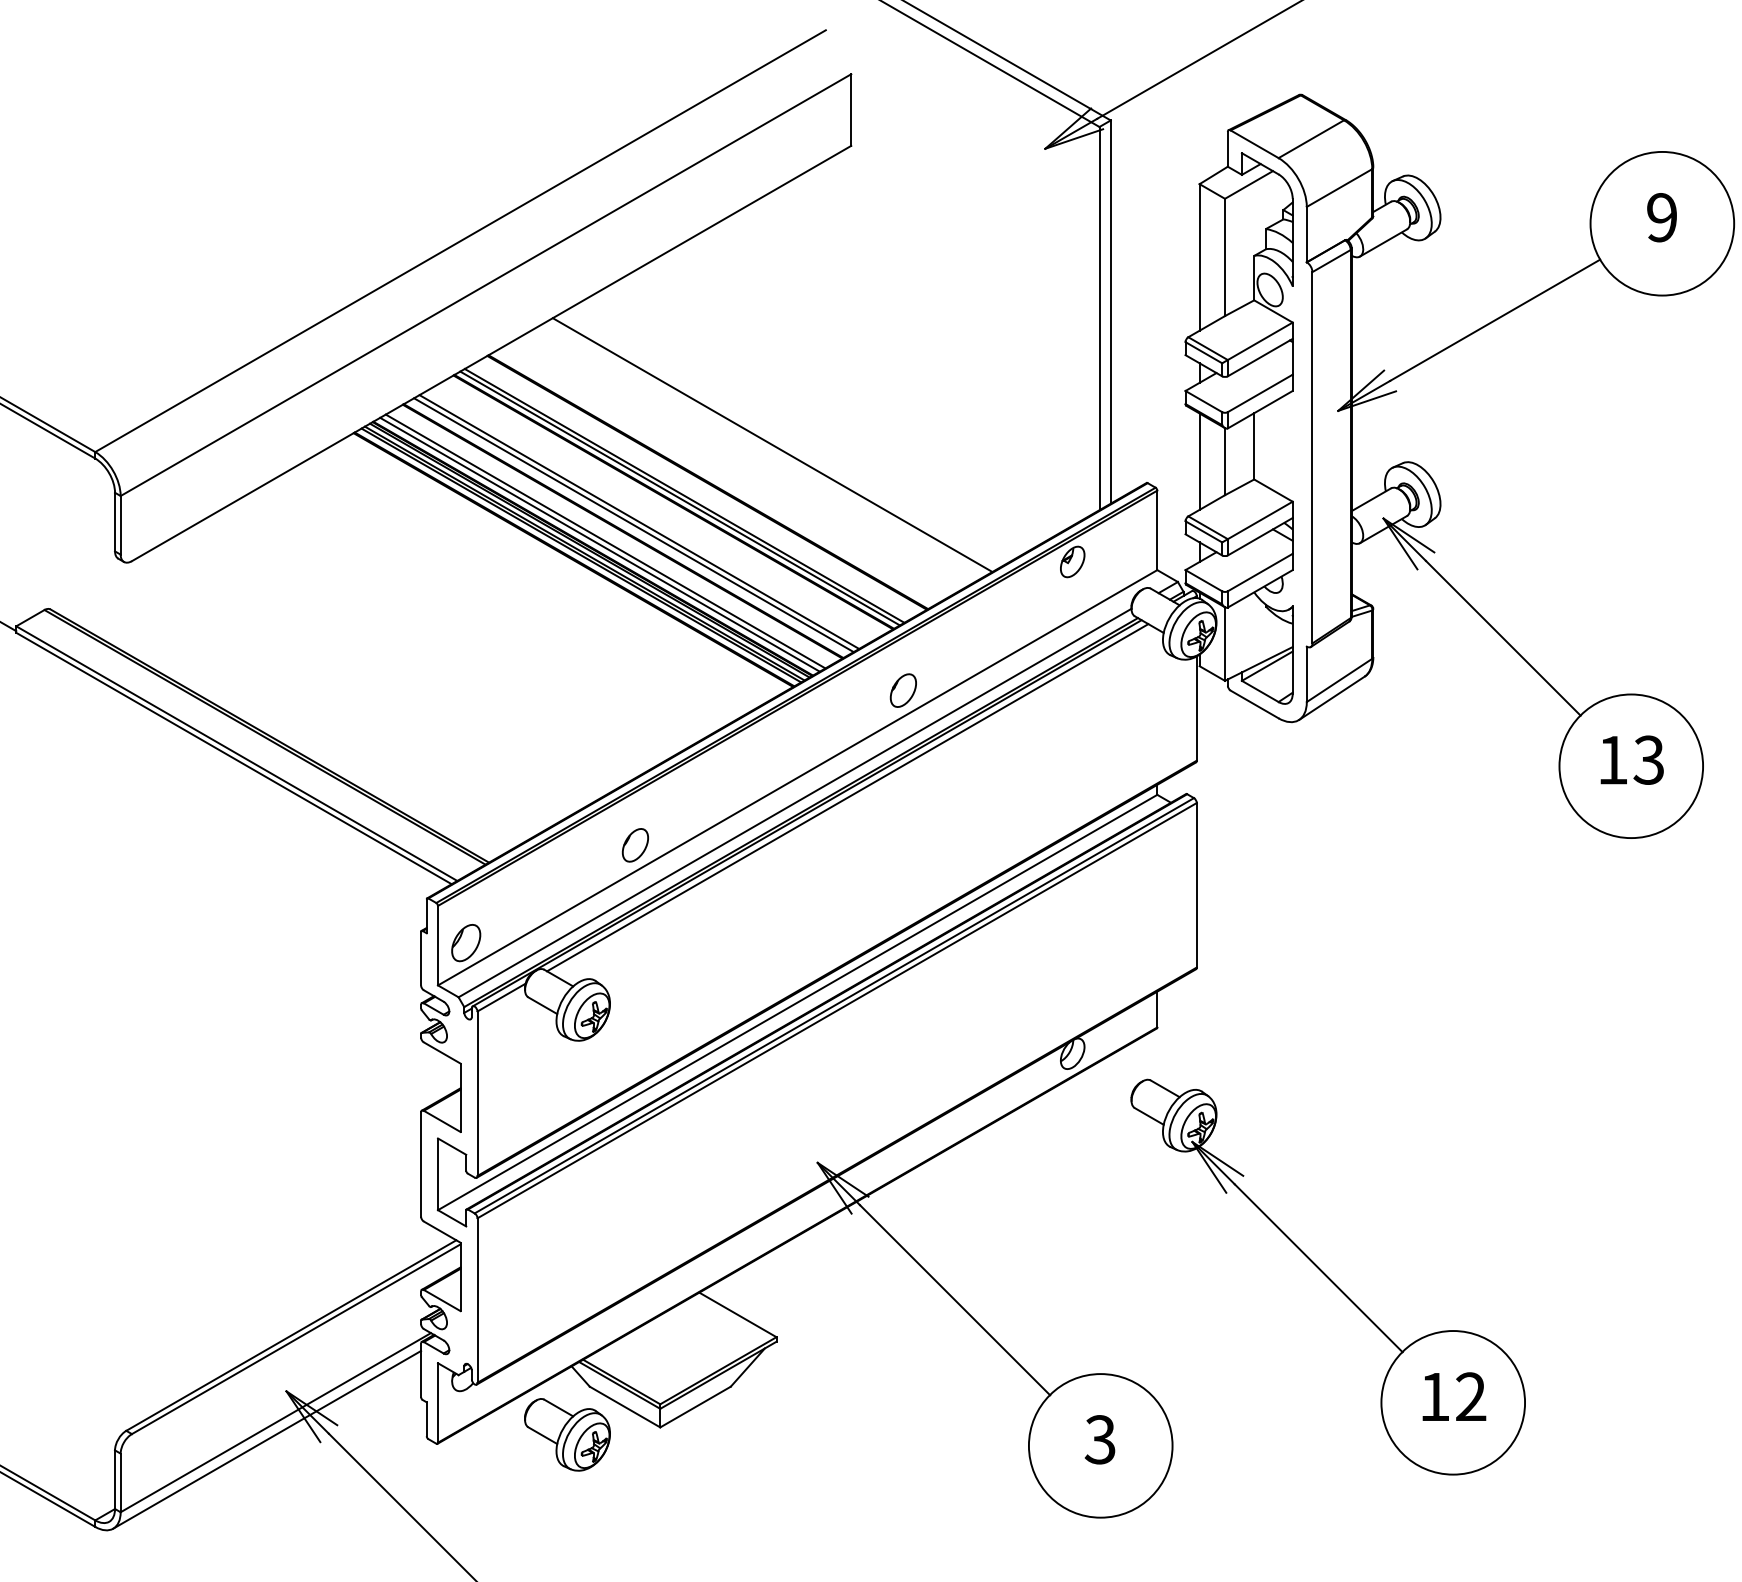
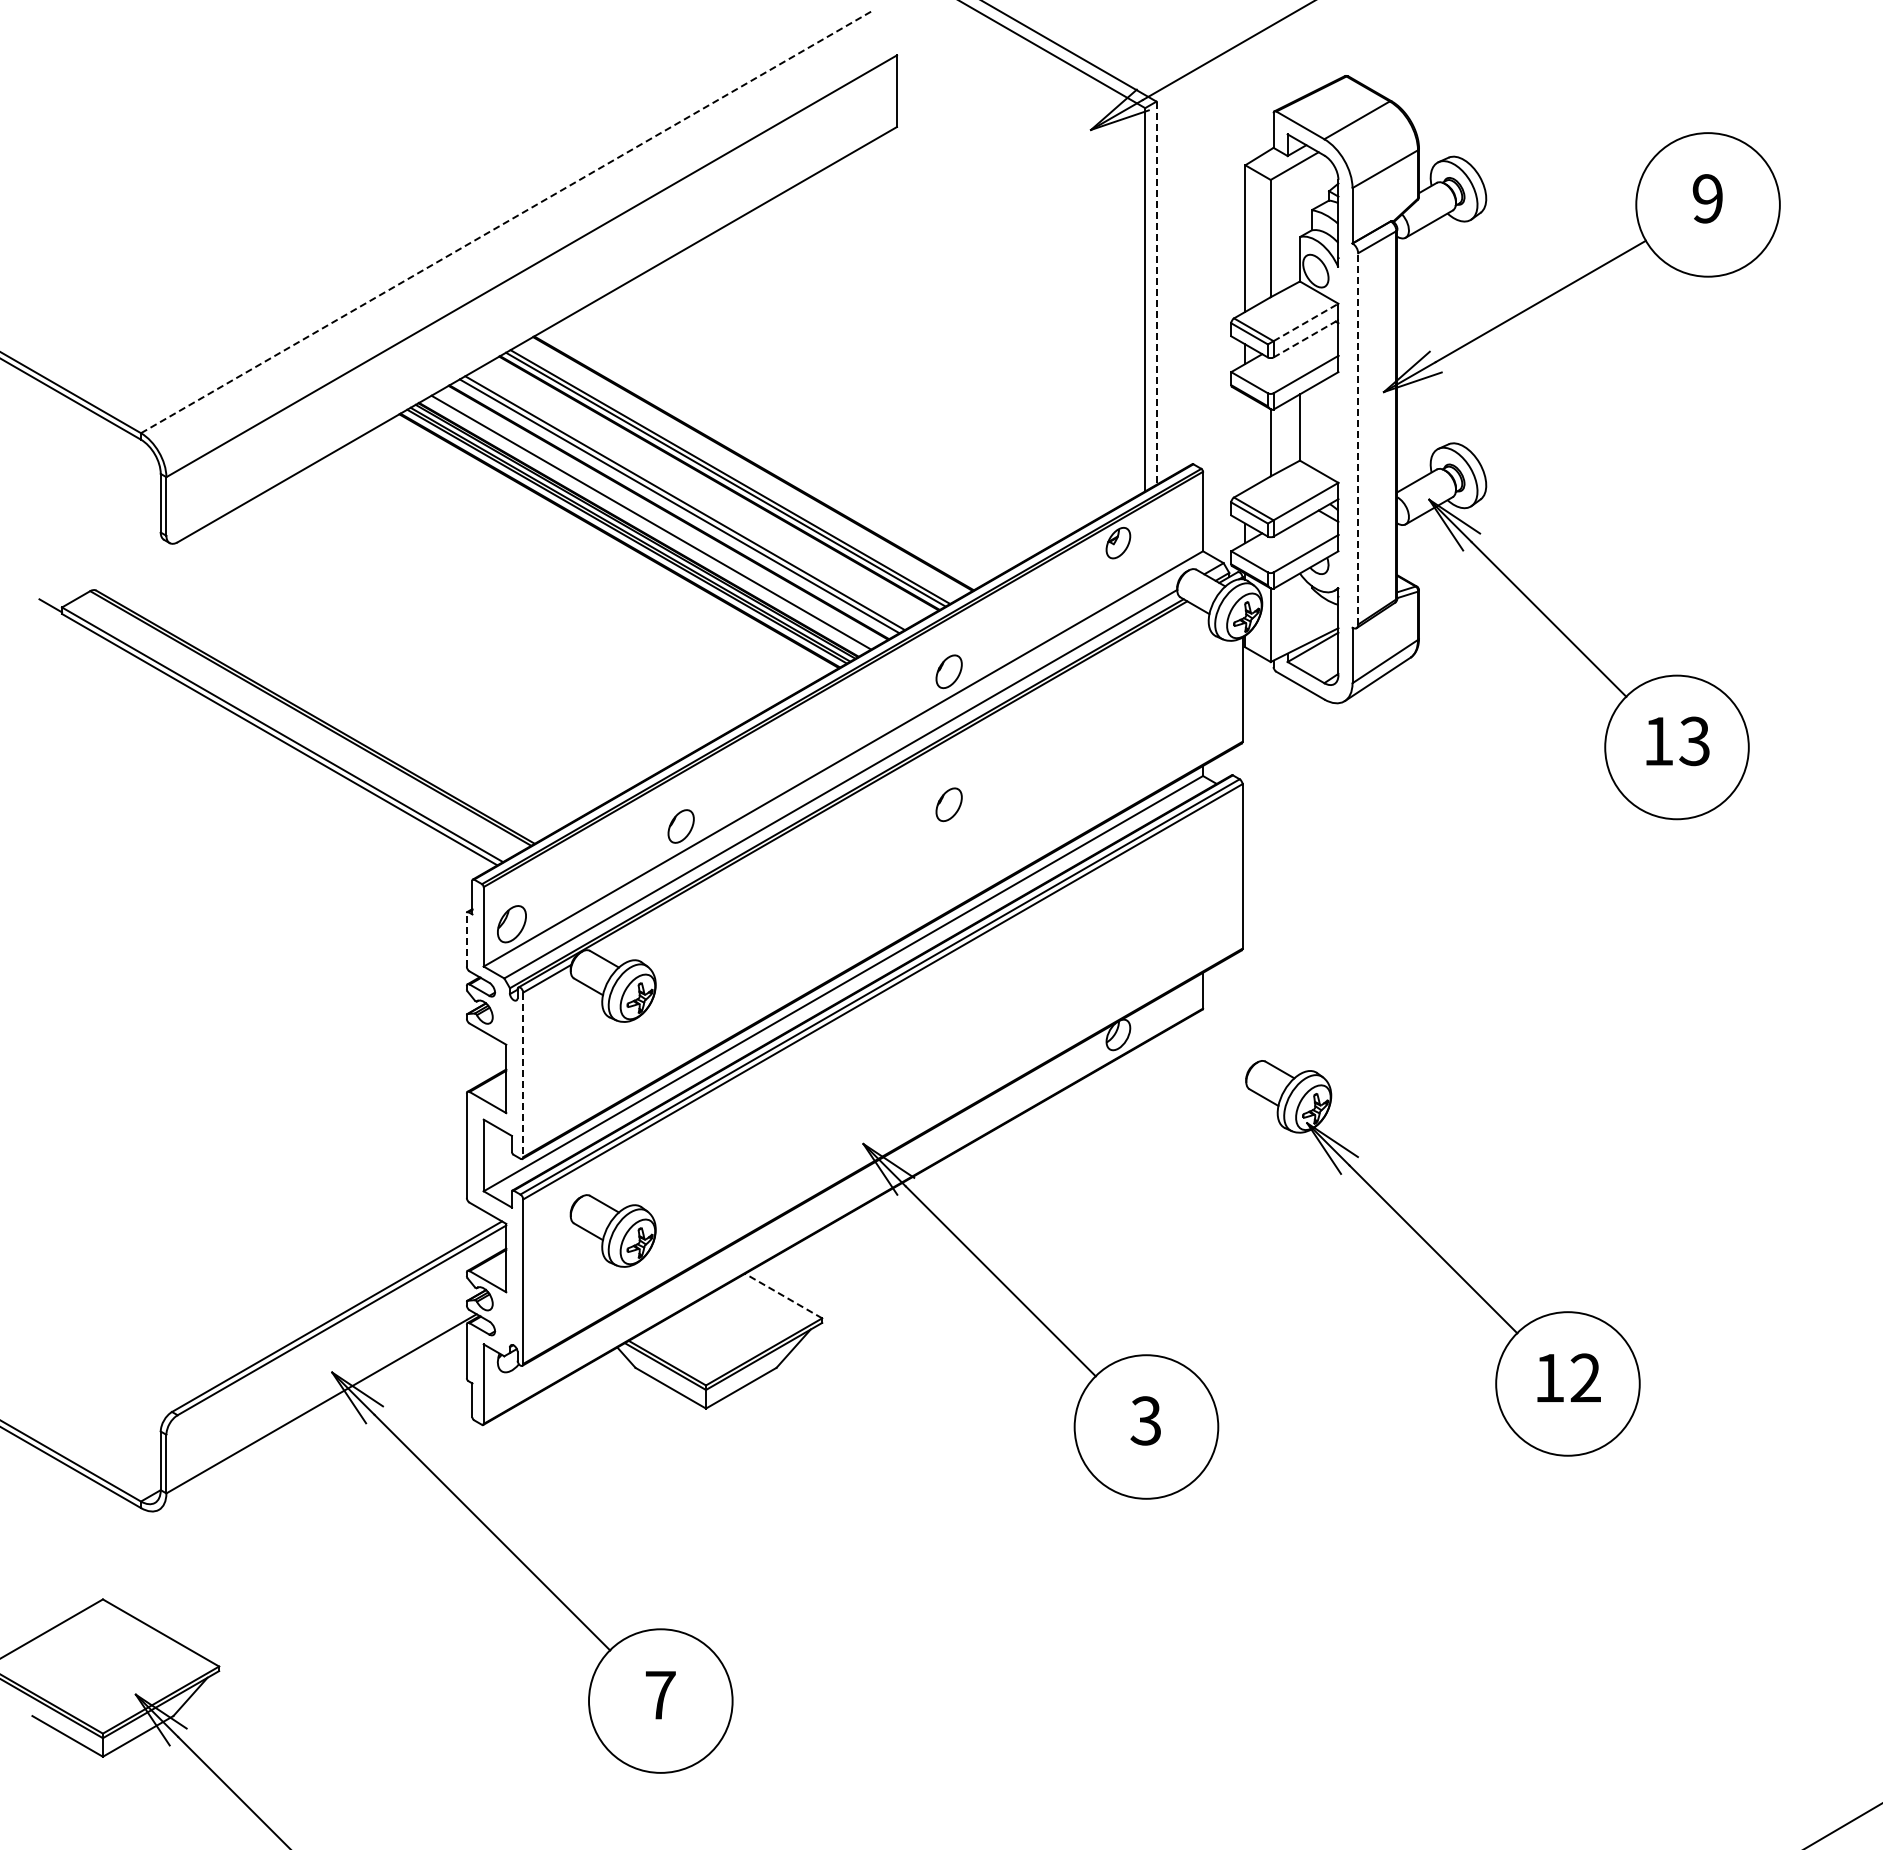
line: (460, 241) -> (506, 222), solid -> dashed
line: (1110, 312) -> (1156, 293), solid -> dashed
line: (1260, 341) -> (1306, 322), solid -> dashed
line: (1260, 357) -> (1306, 338), solid -> dashed
line: (772, 445) -> (818, 426), removed
line: (1312, 457) -> (1358, 438), solid -> dashed
line: (1199, 461) -> (1245, 442), removed
line: (599, 544) -> (645, 525), removed
line: (847, 797) -> (893, 778), removed
part: (902, 823) -> (948, 804), added
line: (420, 958) -> (466, 939), solid -> dashed
line: (477, 1094) -> (523, 1075), solid -> dashed
part: (1327, 1277) -> (1442, 1258), moved
line: (737, 1315) -> (783, 1296), solid -> dashed
part: (566, 1434) -> (612, 1230), moved
line: (266, 1439) -> (312, 1420), removed

